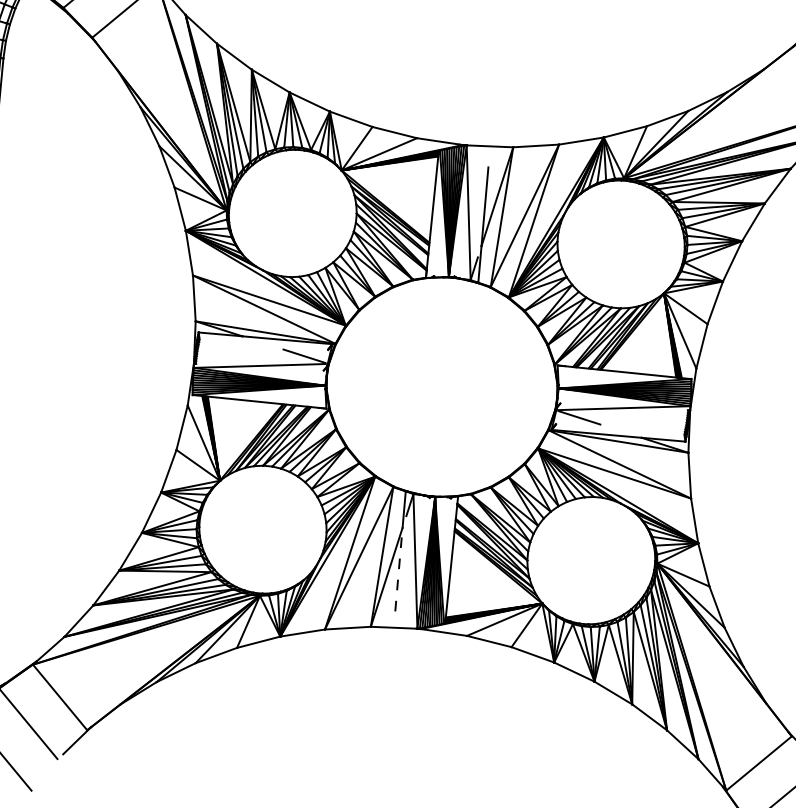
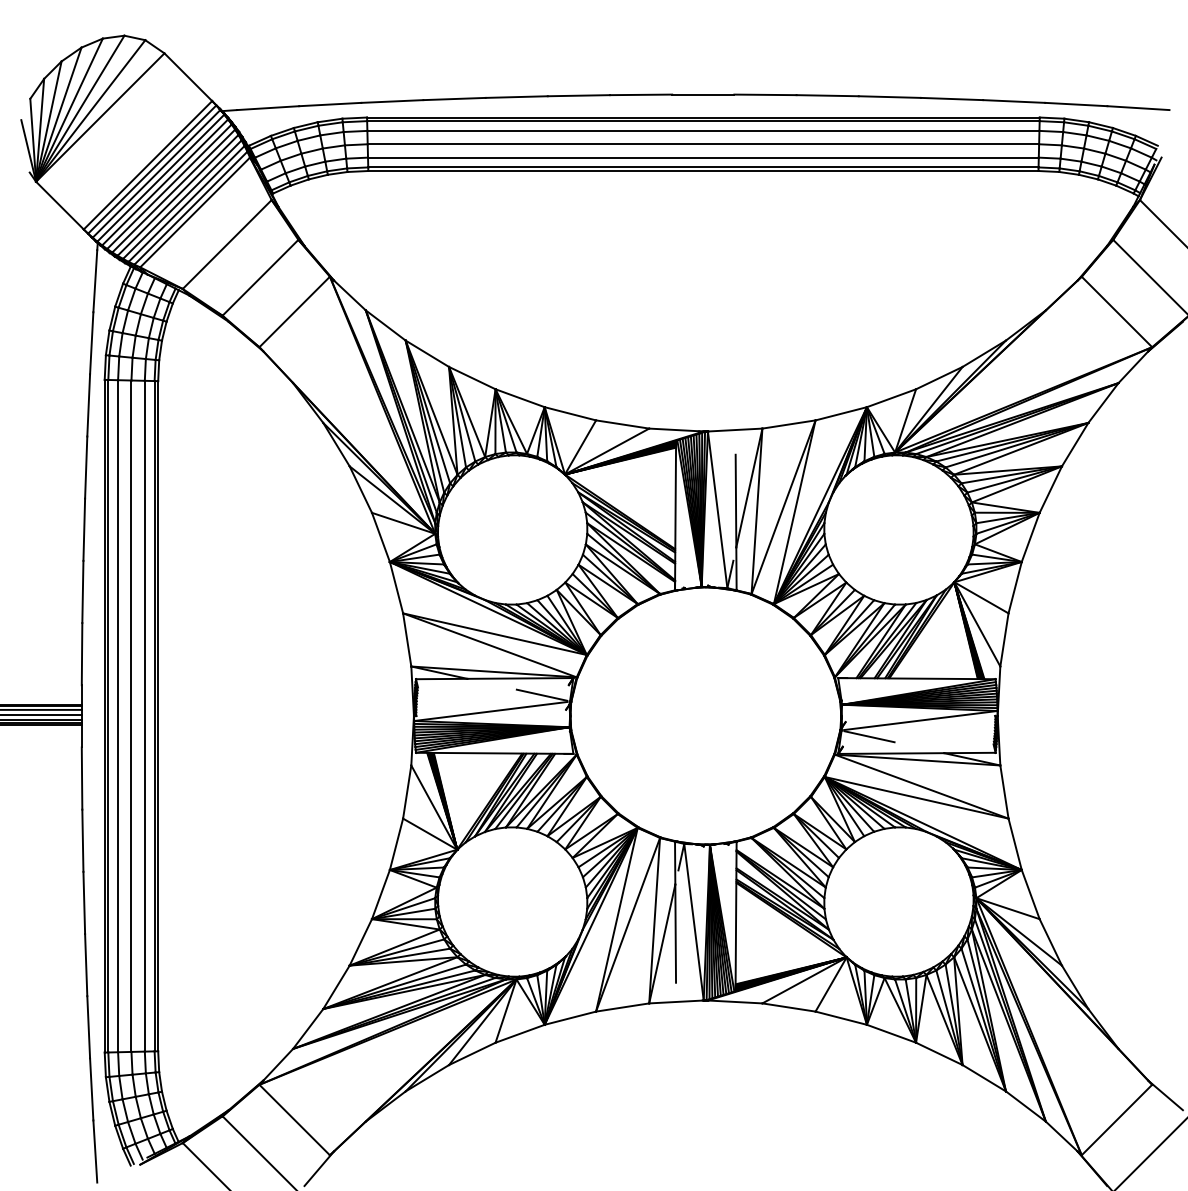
line: (398, 569) -> (675, 933), dashed -> solid

